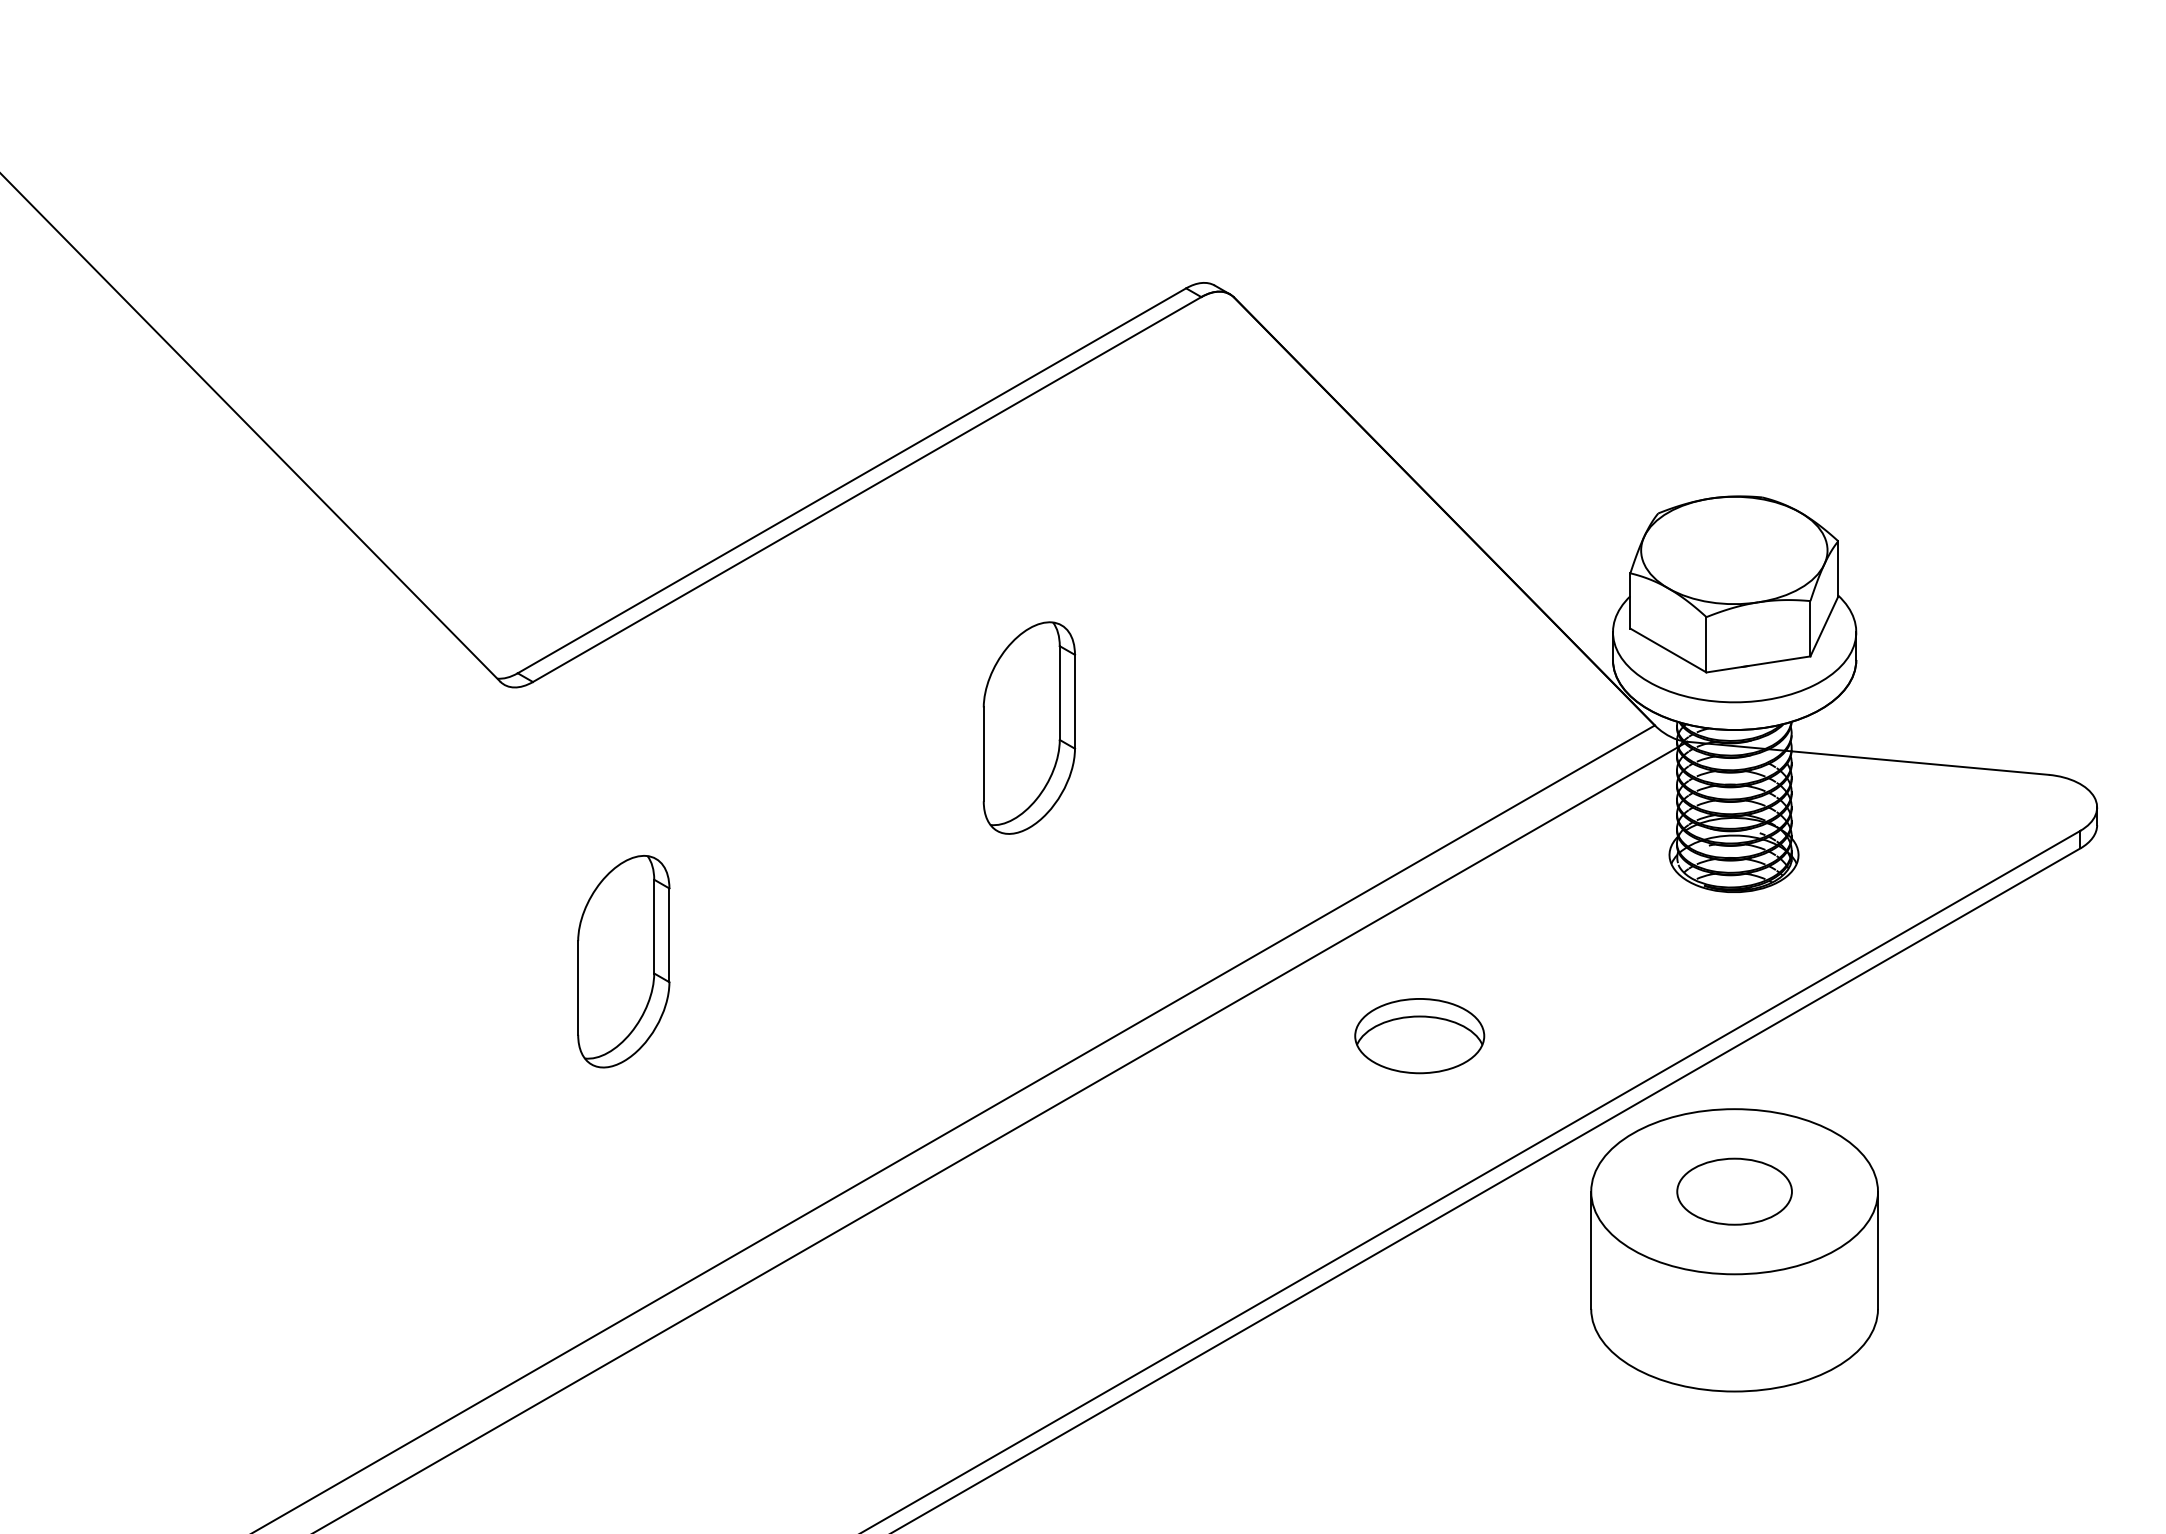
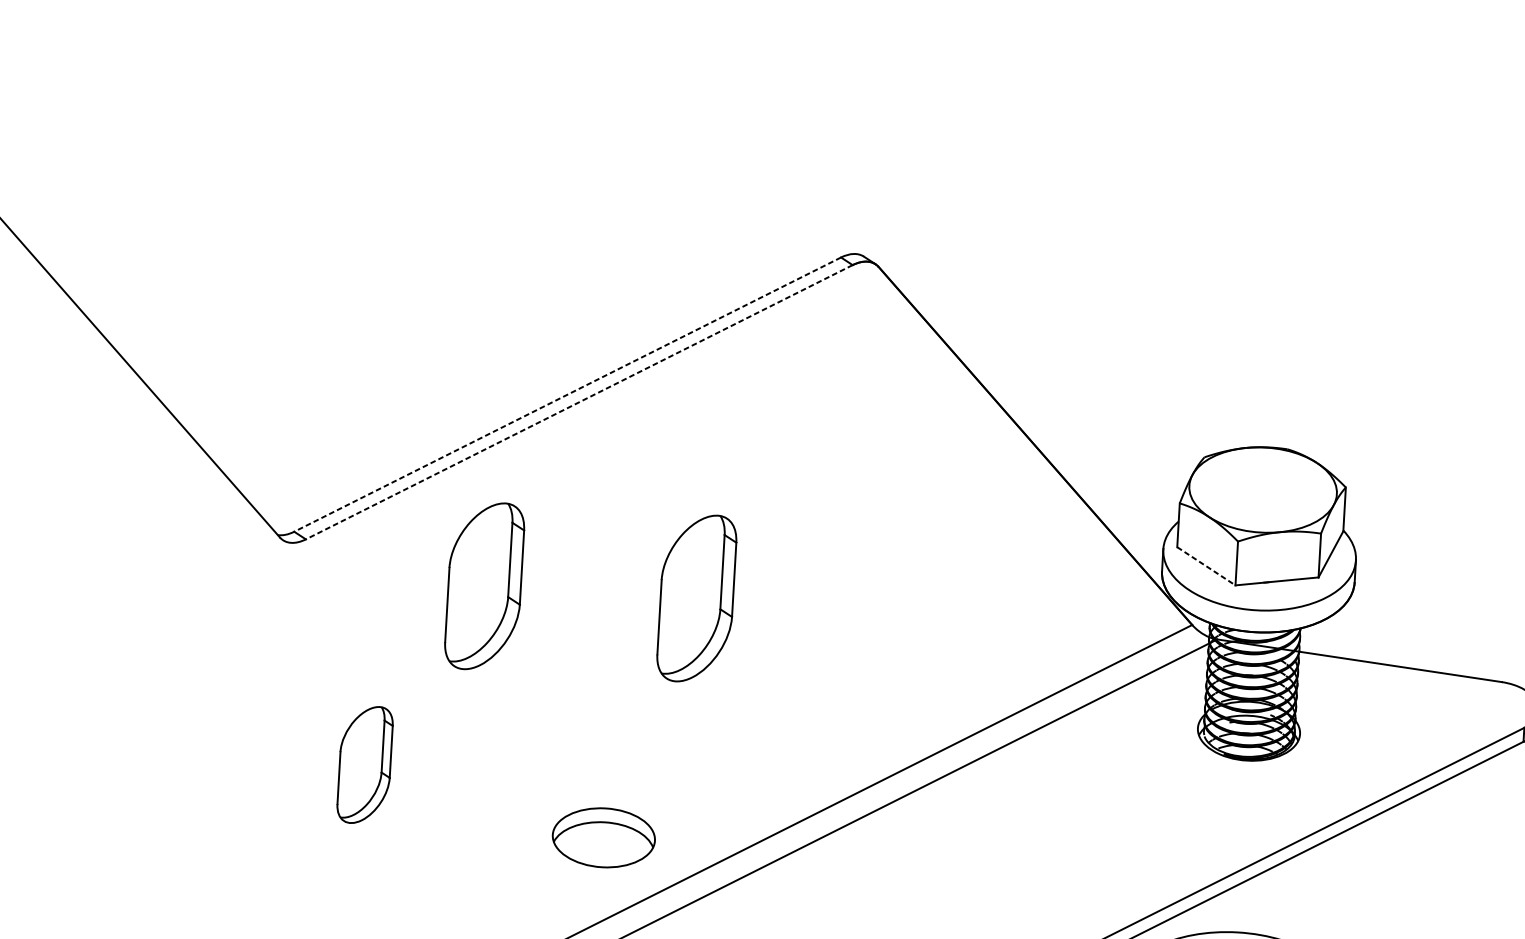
line: (851, 480) -> (567, 394), solid -> dashed
line: (867, 489) -> (579, 402), solid -> dashed
line: (1668, 650) -> (1206, 566), solid -> dashed
part: (761, 727) -> (484, 585), added
part: (623, 961) -> (364, 764), size x0.7
part: (1419, 1036) -> (603, 838), moved

